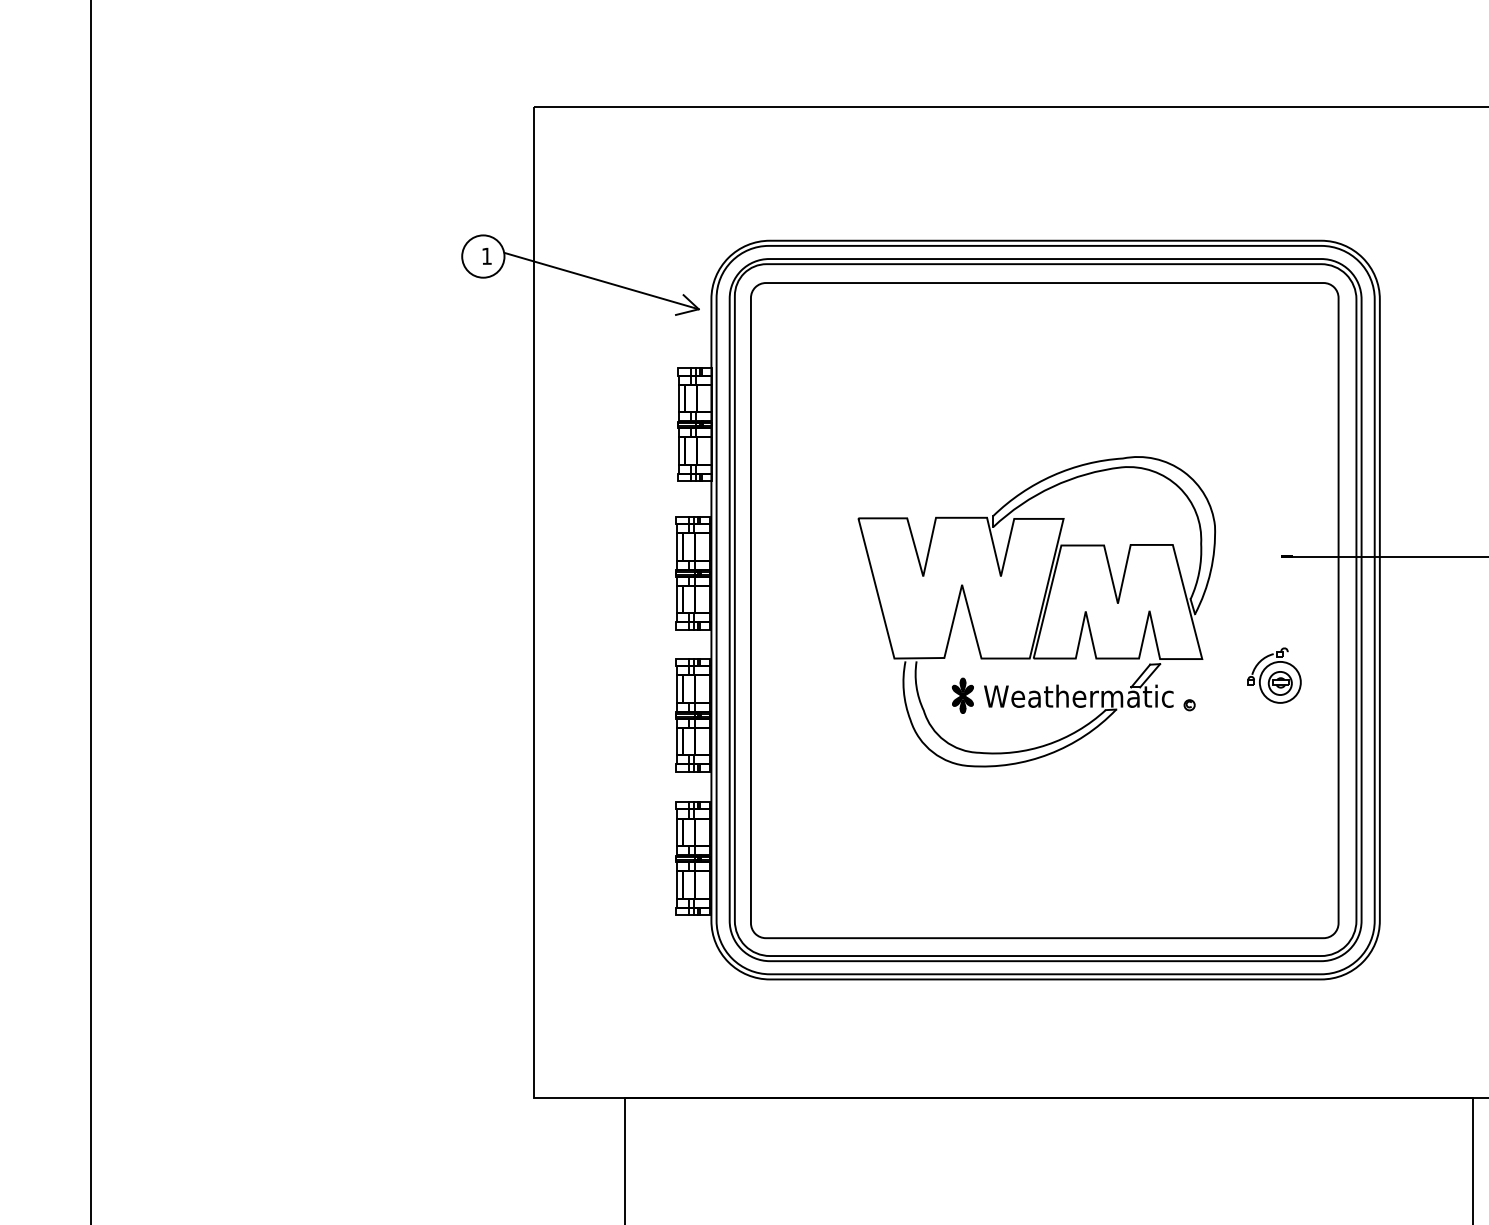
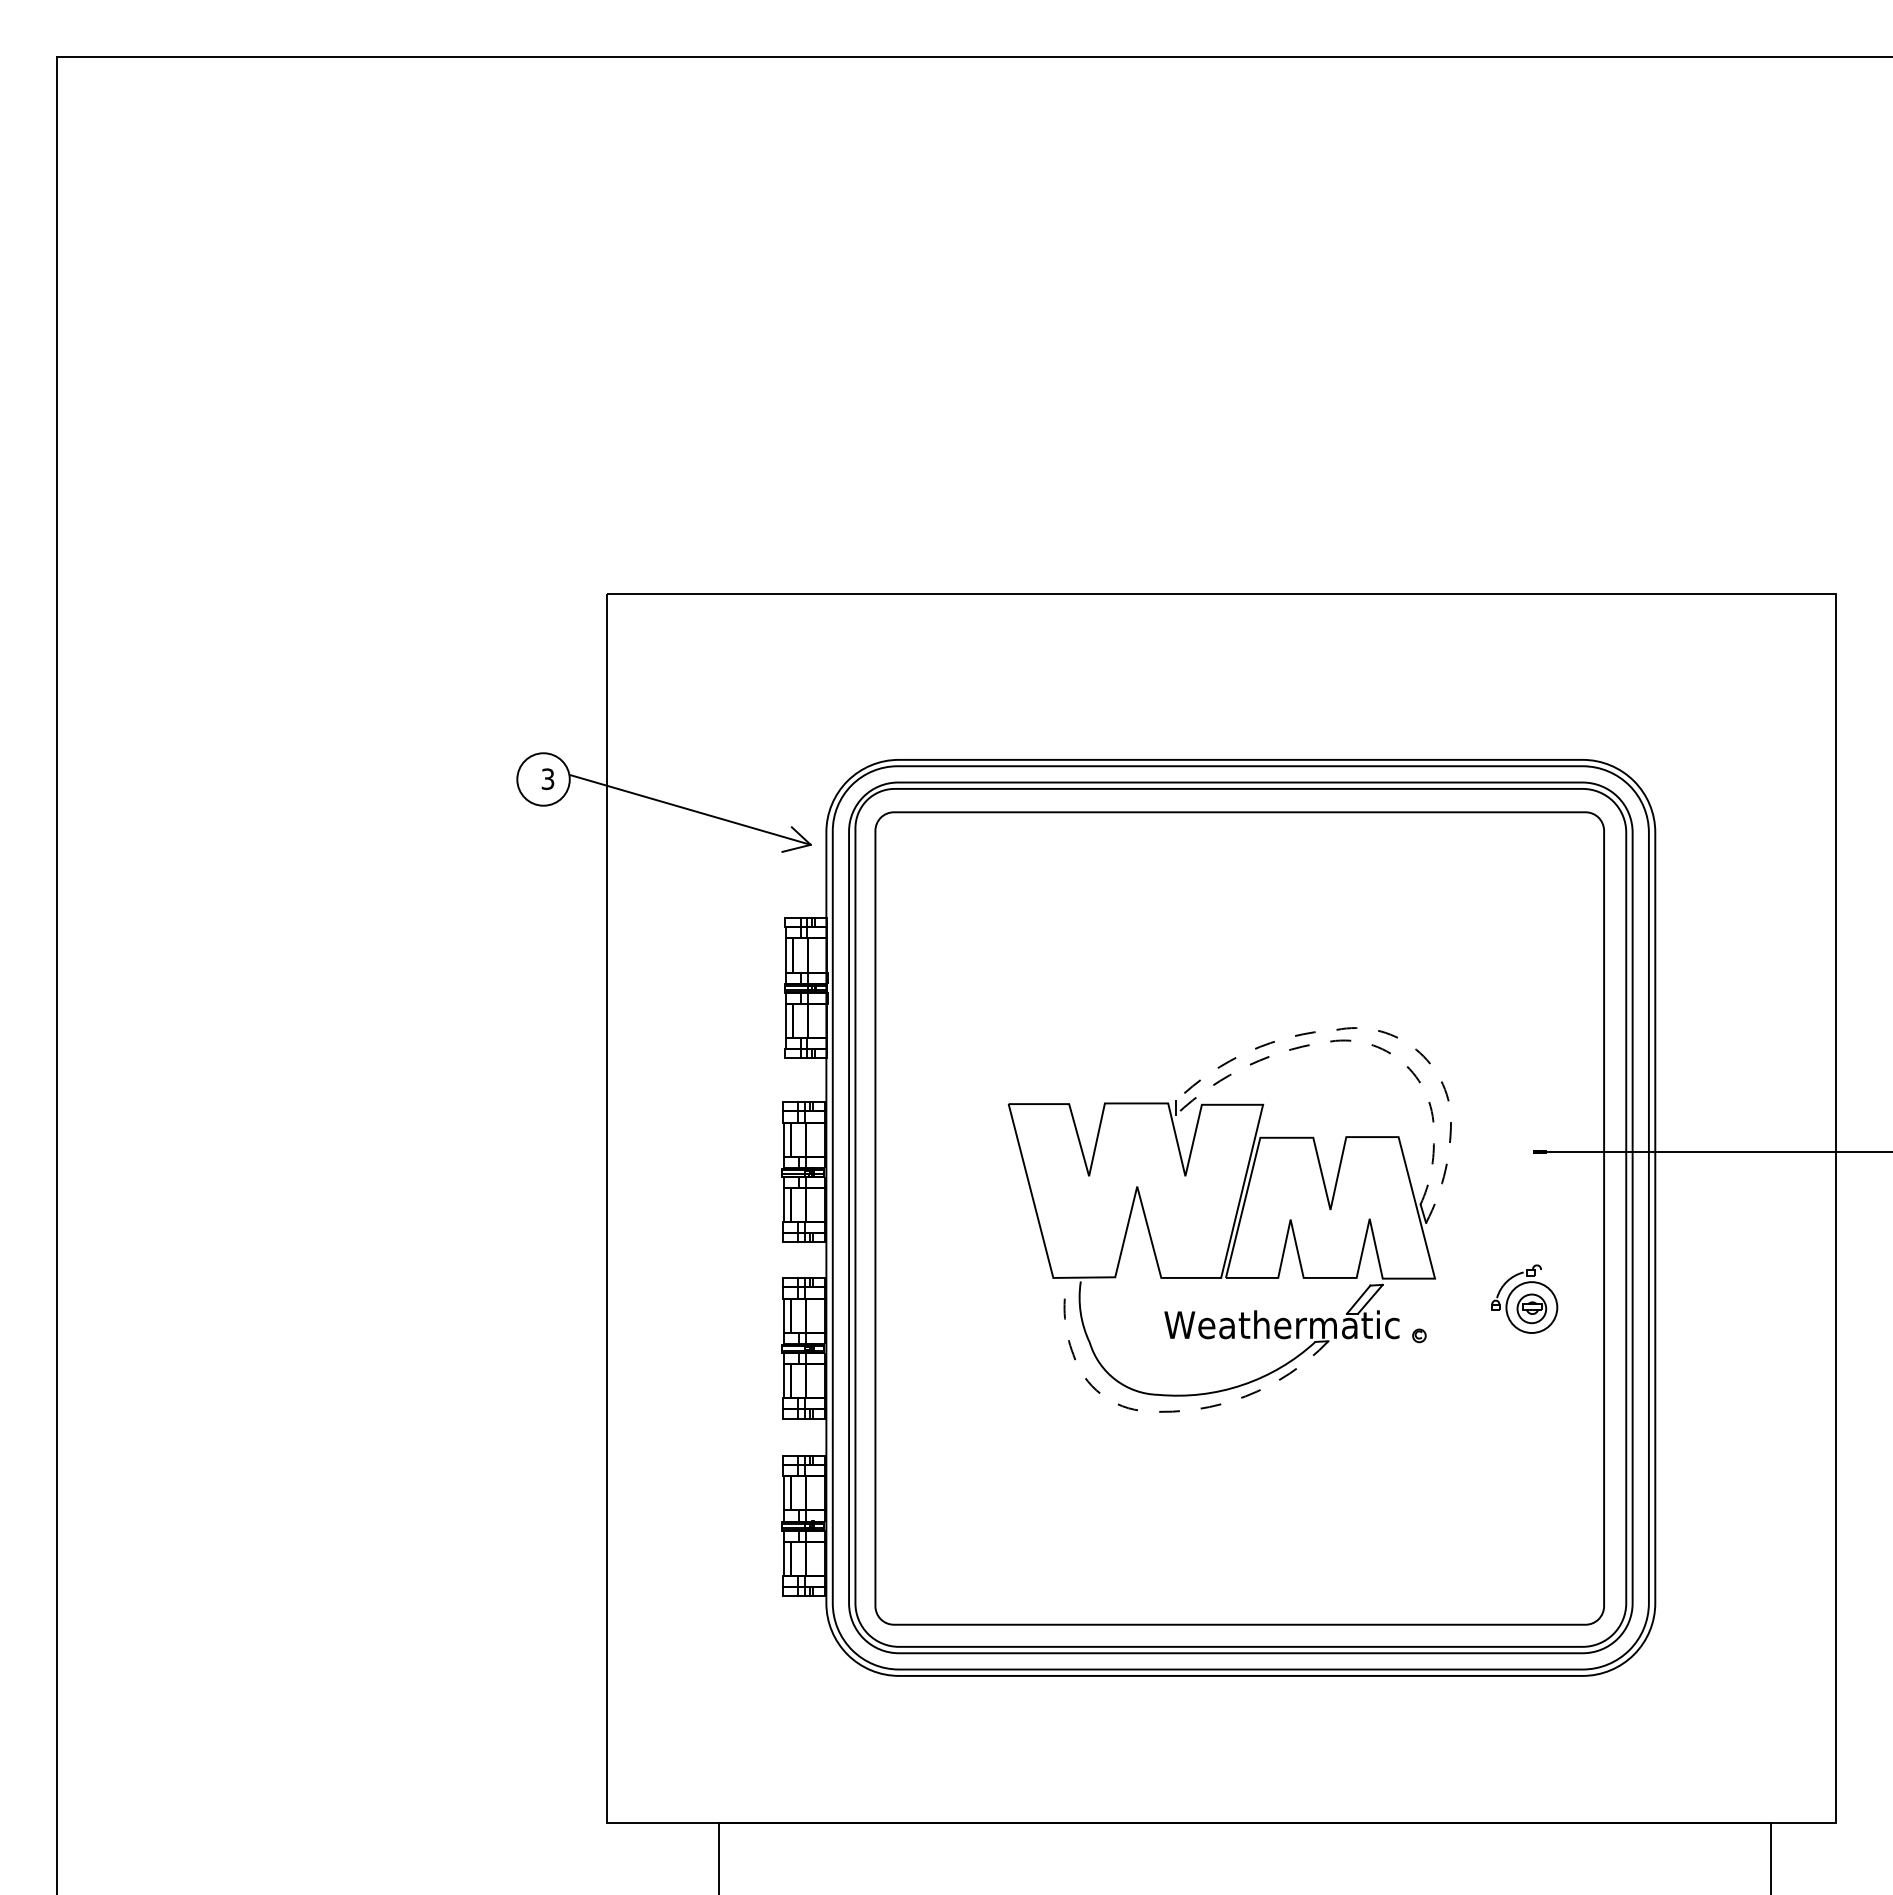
text: (486, 256) -> (547, 779), 1 -> 3
line: (1159, 459) -> (1381, 1031), solid -> dashed
line: (1138, 467) -> (1356, 1041), solid -> dashed
part: (962, 695) -> (1137, 1323), removed
line: (971, 766) -> (1149, 1411), solid -> dashed

